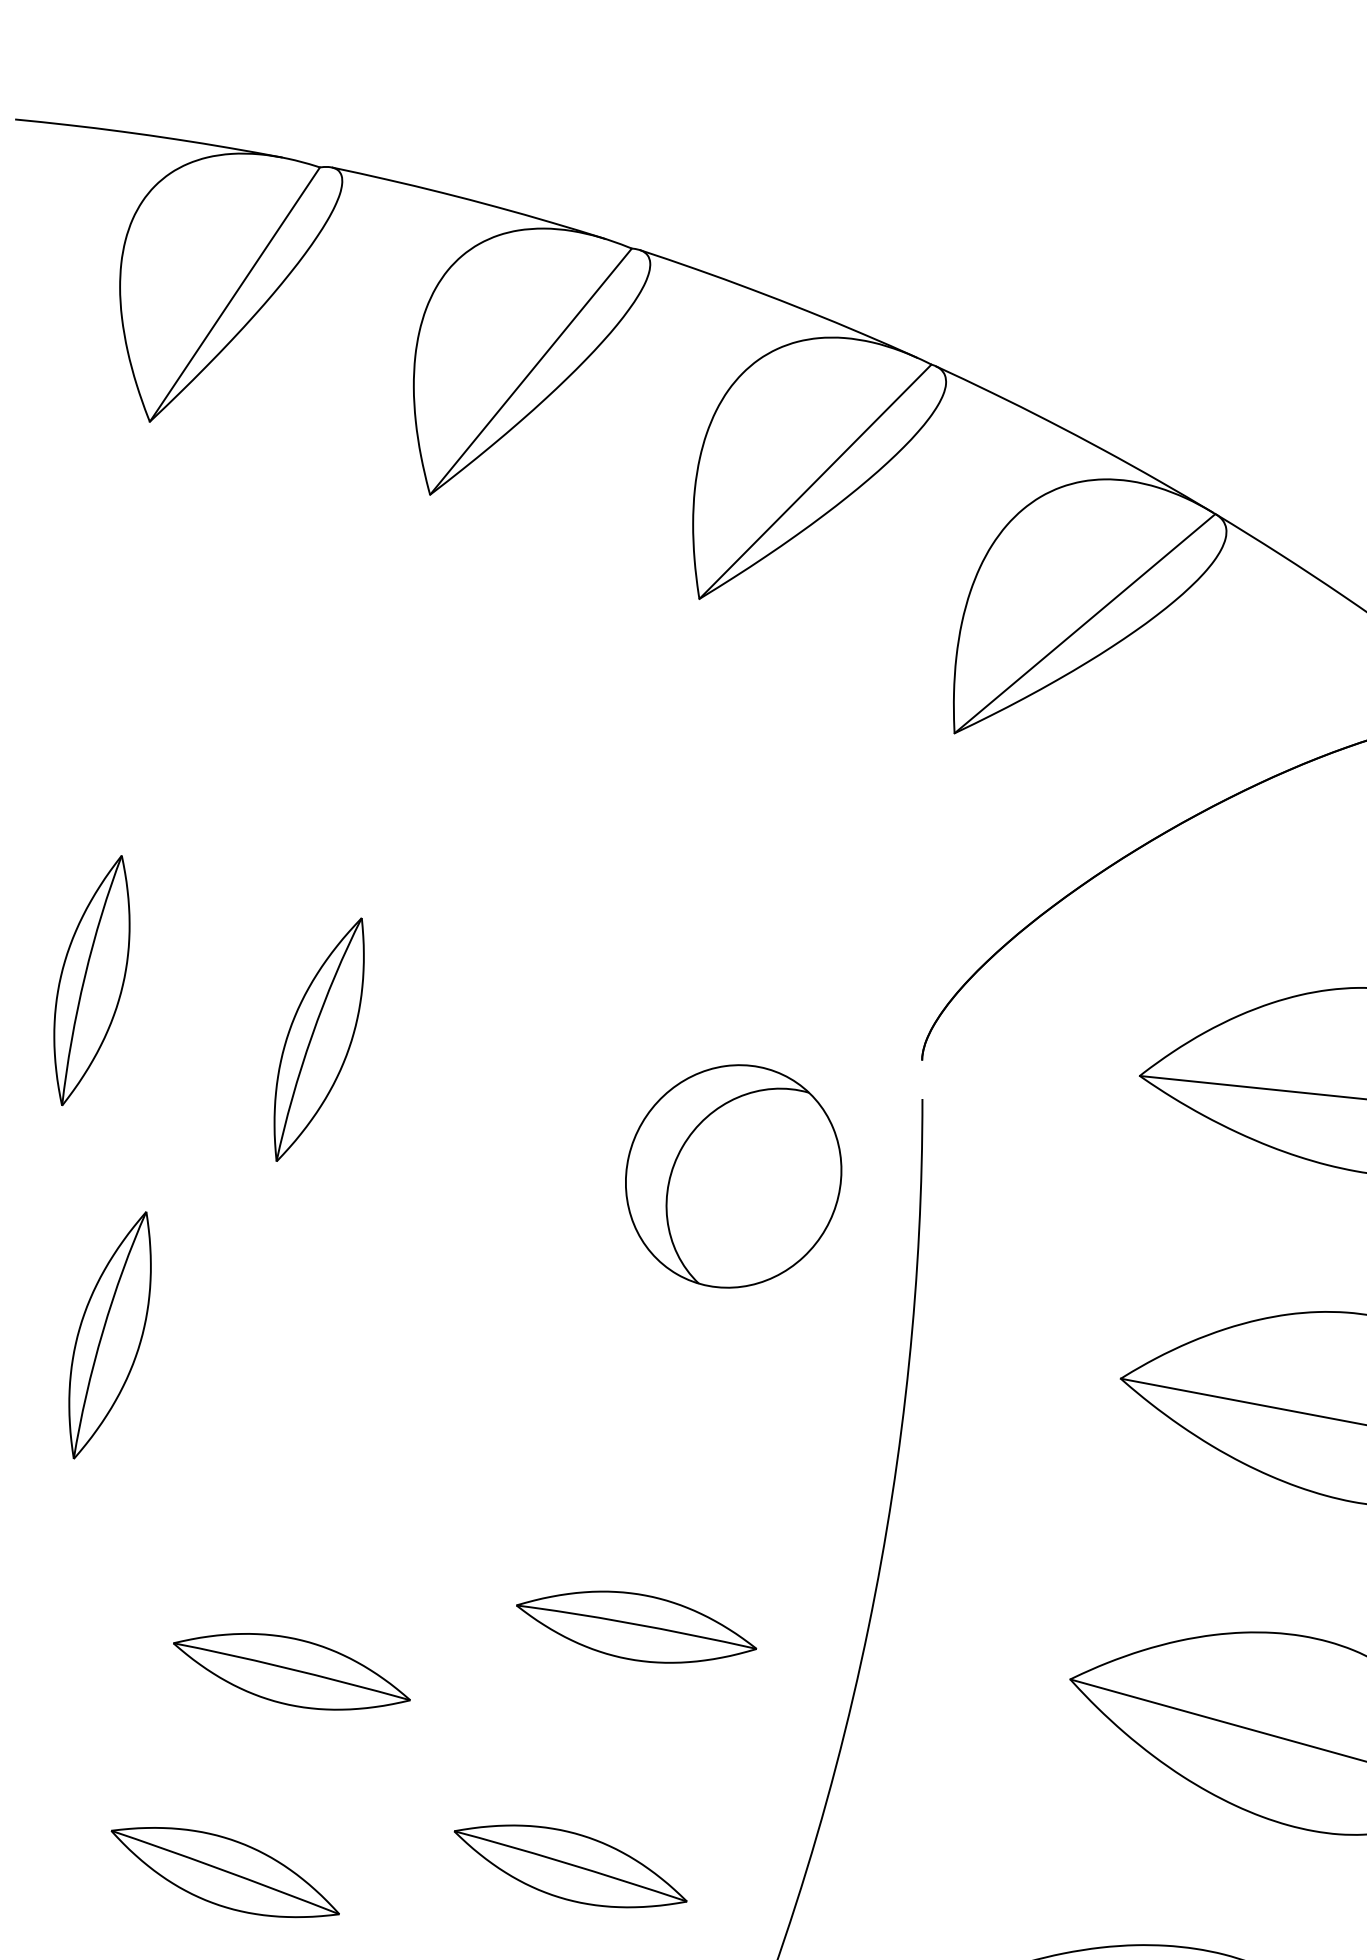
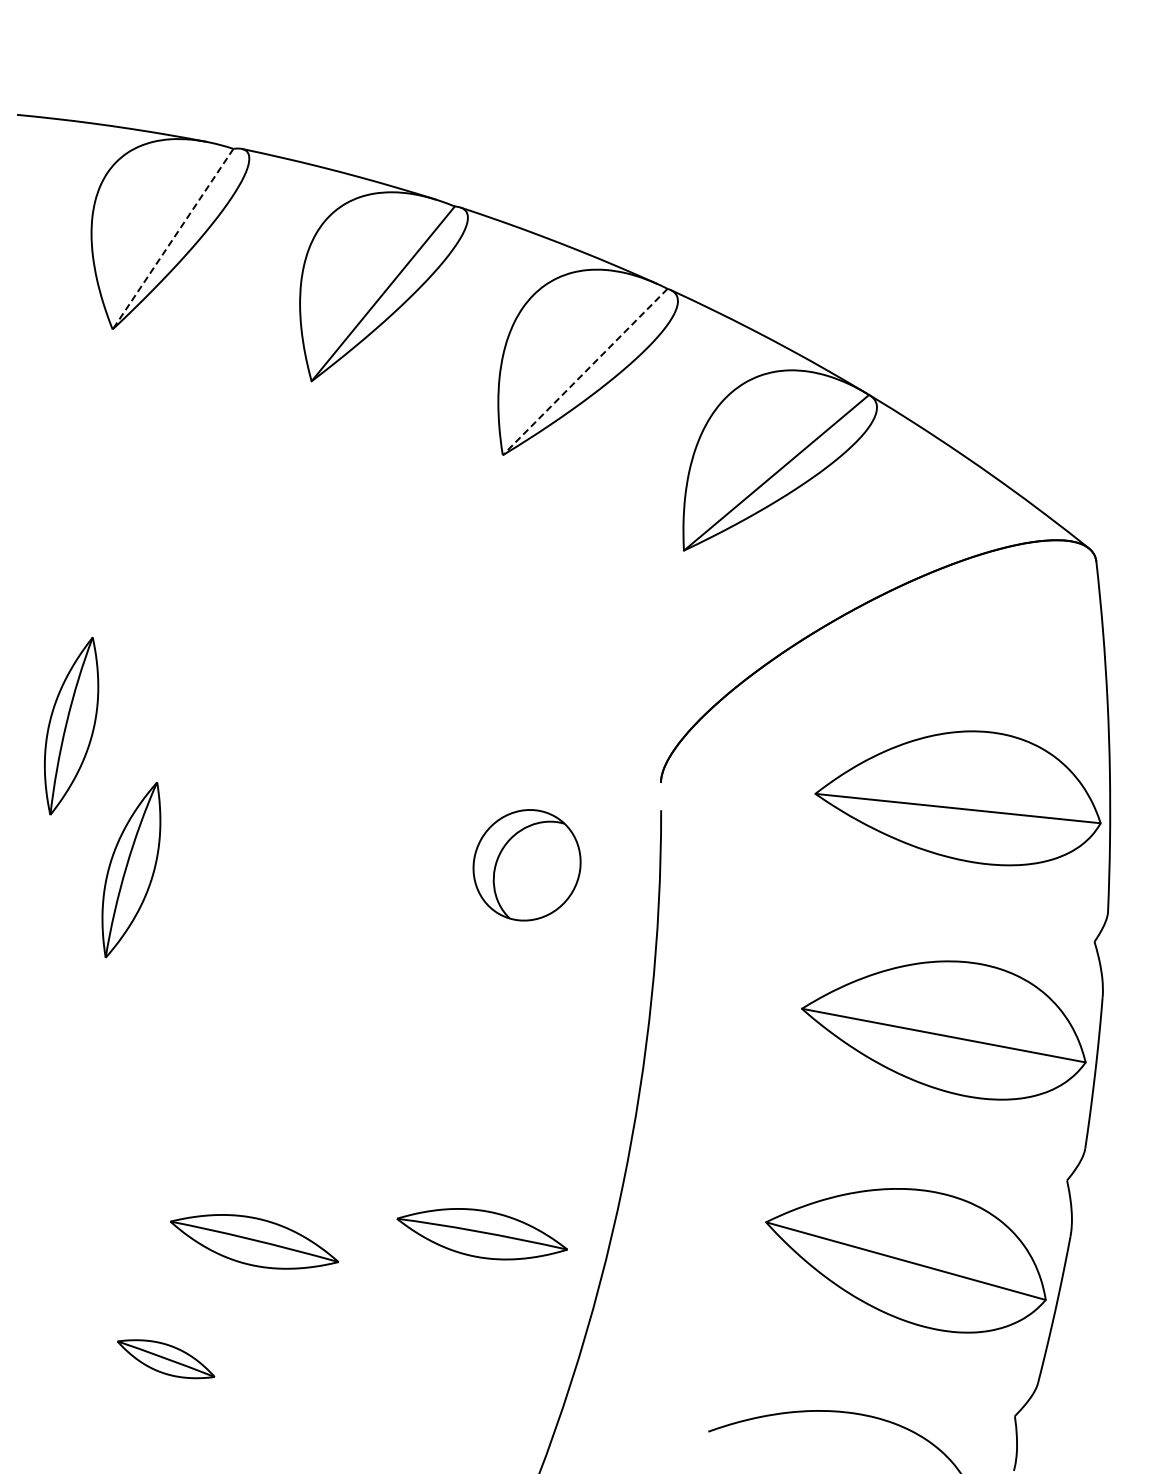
line: (235, 295) -> (173, 239), solid -> dashed
line: (814, 482) -> (584, 372), solid -> dashed
part: (318, 1038) -> (232, 767), removed
part: (732, 1176) -> (526, 865), size x0.7
part: (110, 1336) -> (131, 870), moved
part: (635, 1627) -> (481, 1234), moved
part: (291, 1671) -> (254, 1241), moved
part: (570, 1865) -> (411, 1354), removed
part: (224, 1871) -> (165, 1358), size x0.6

